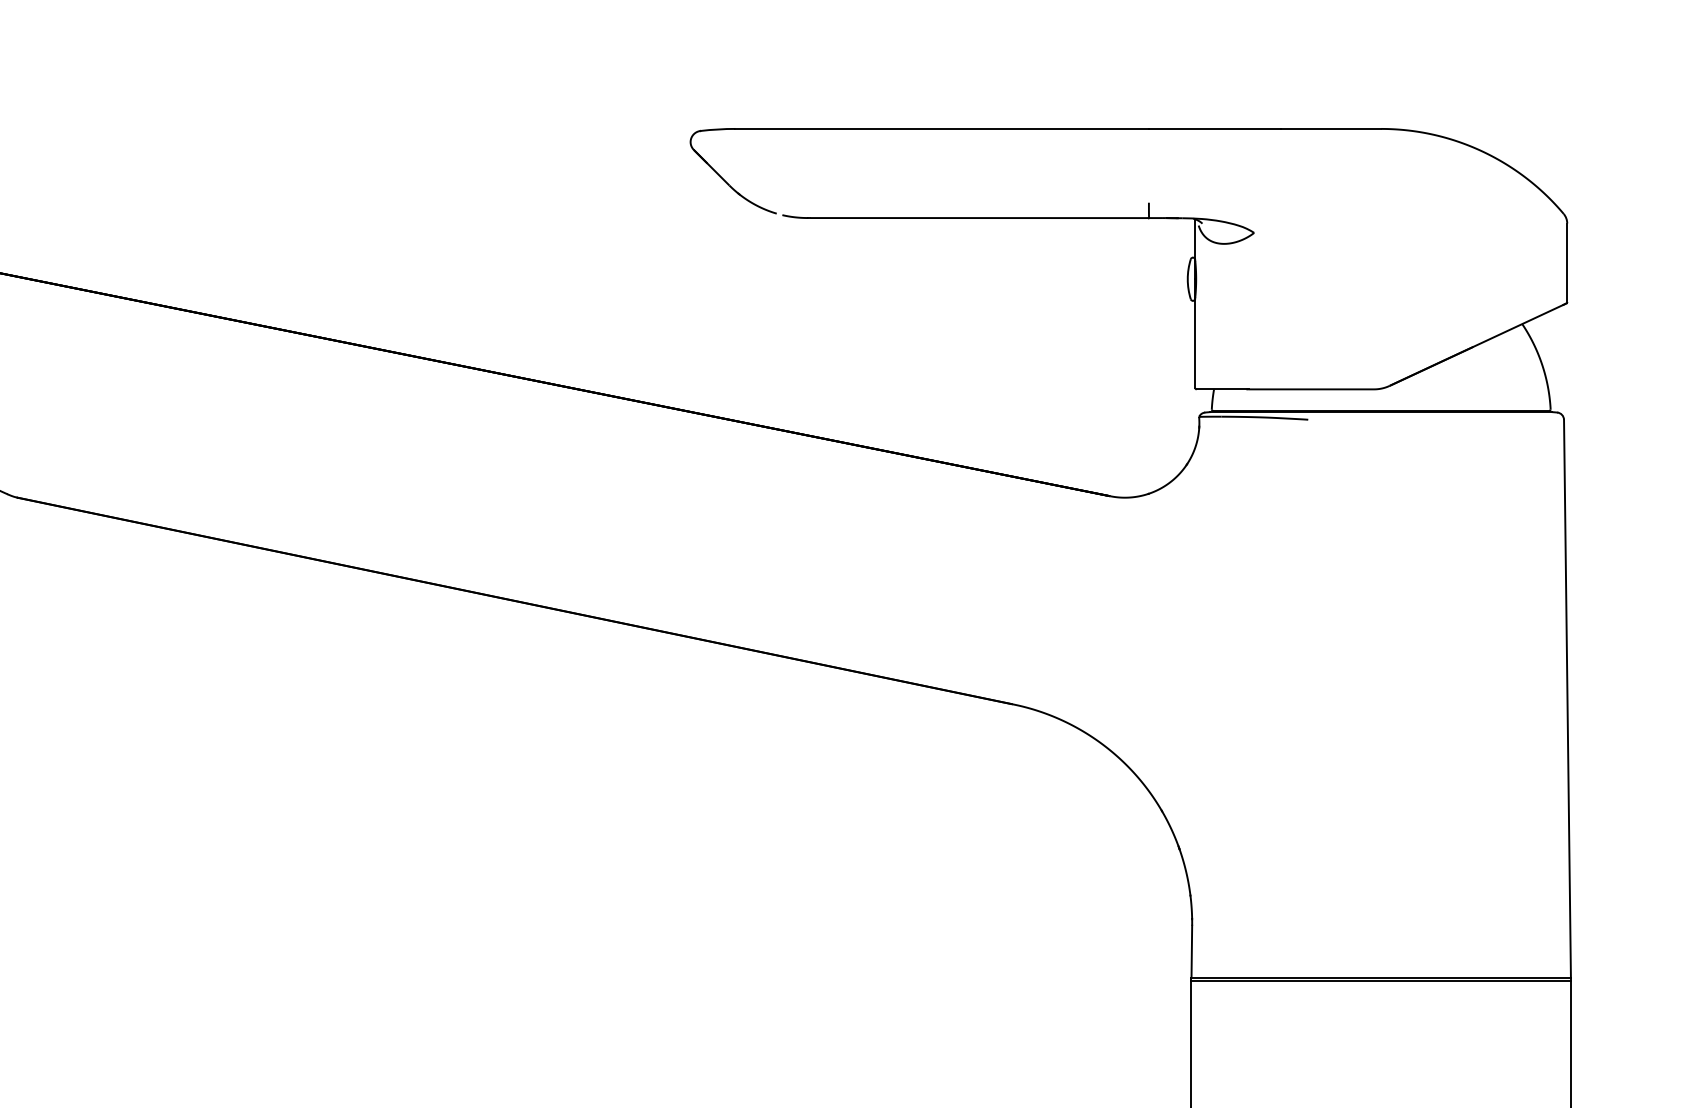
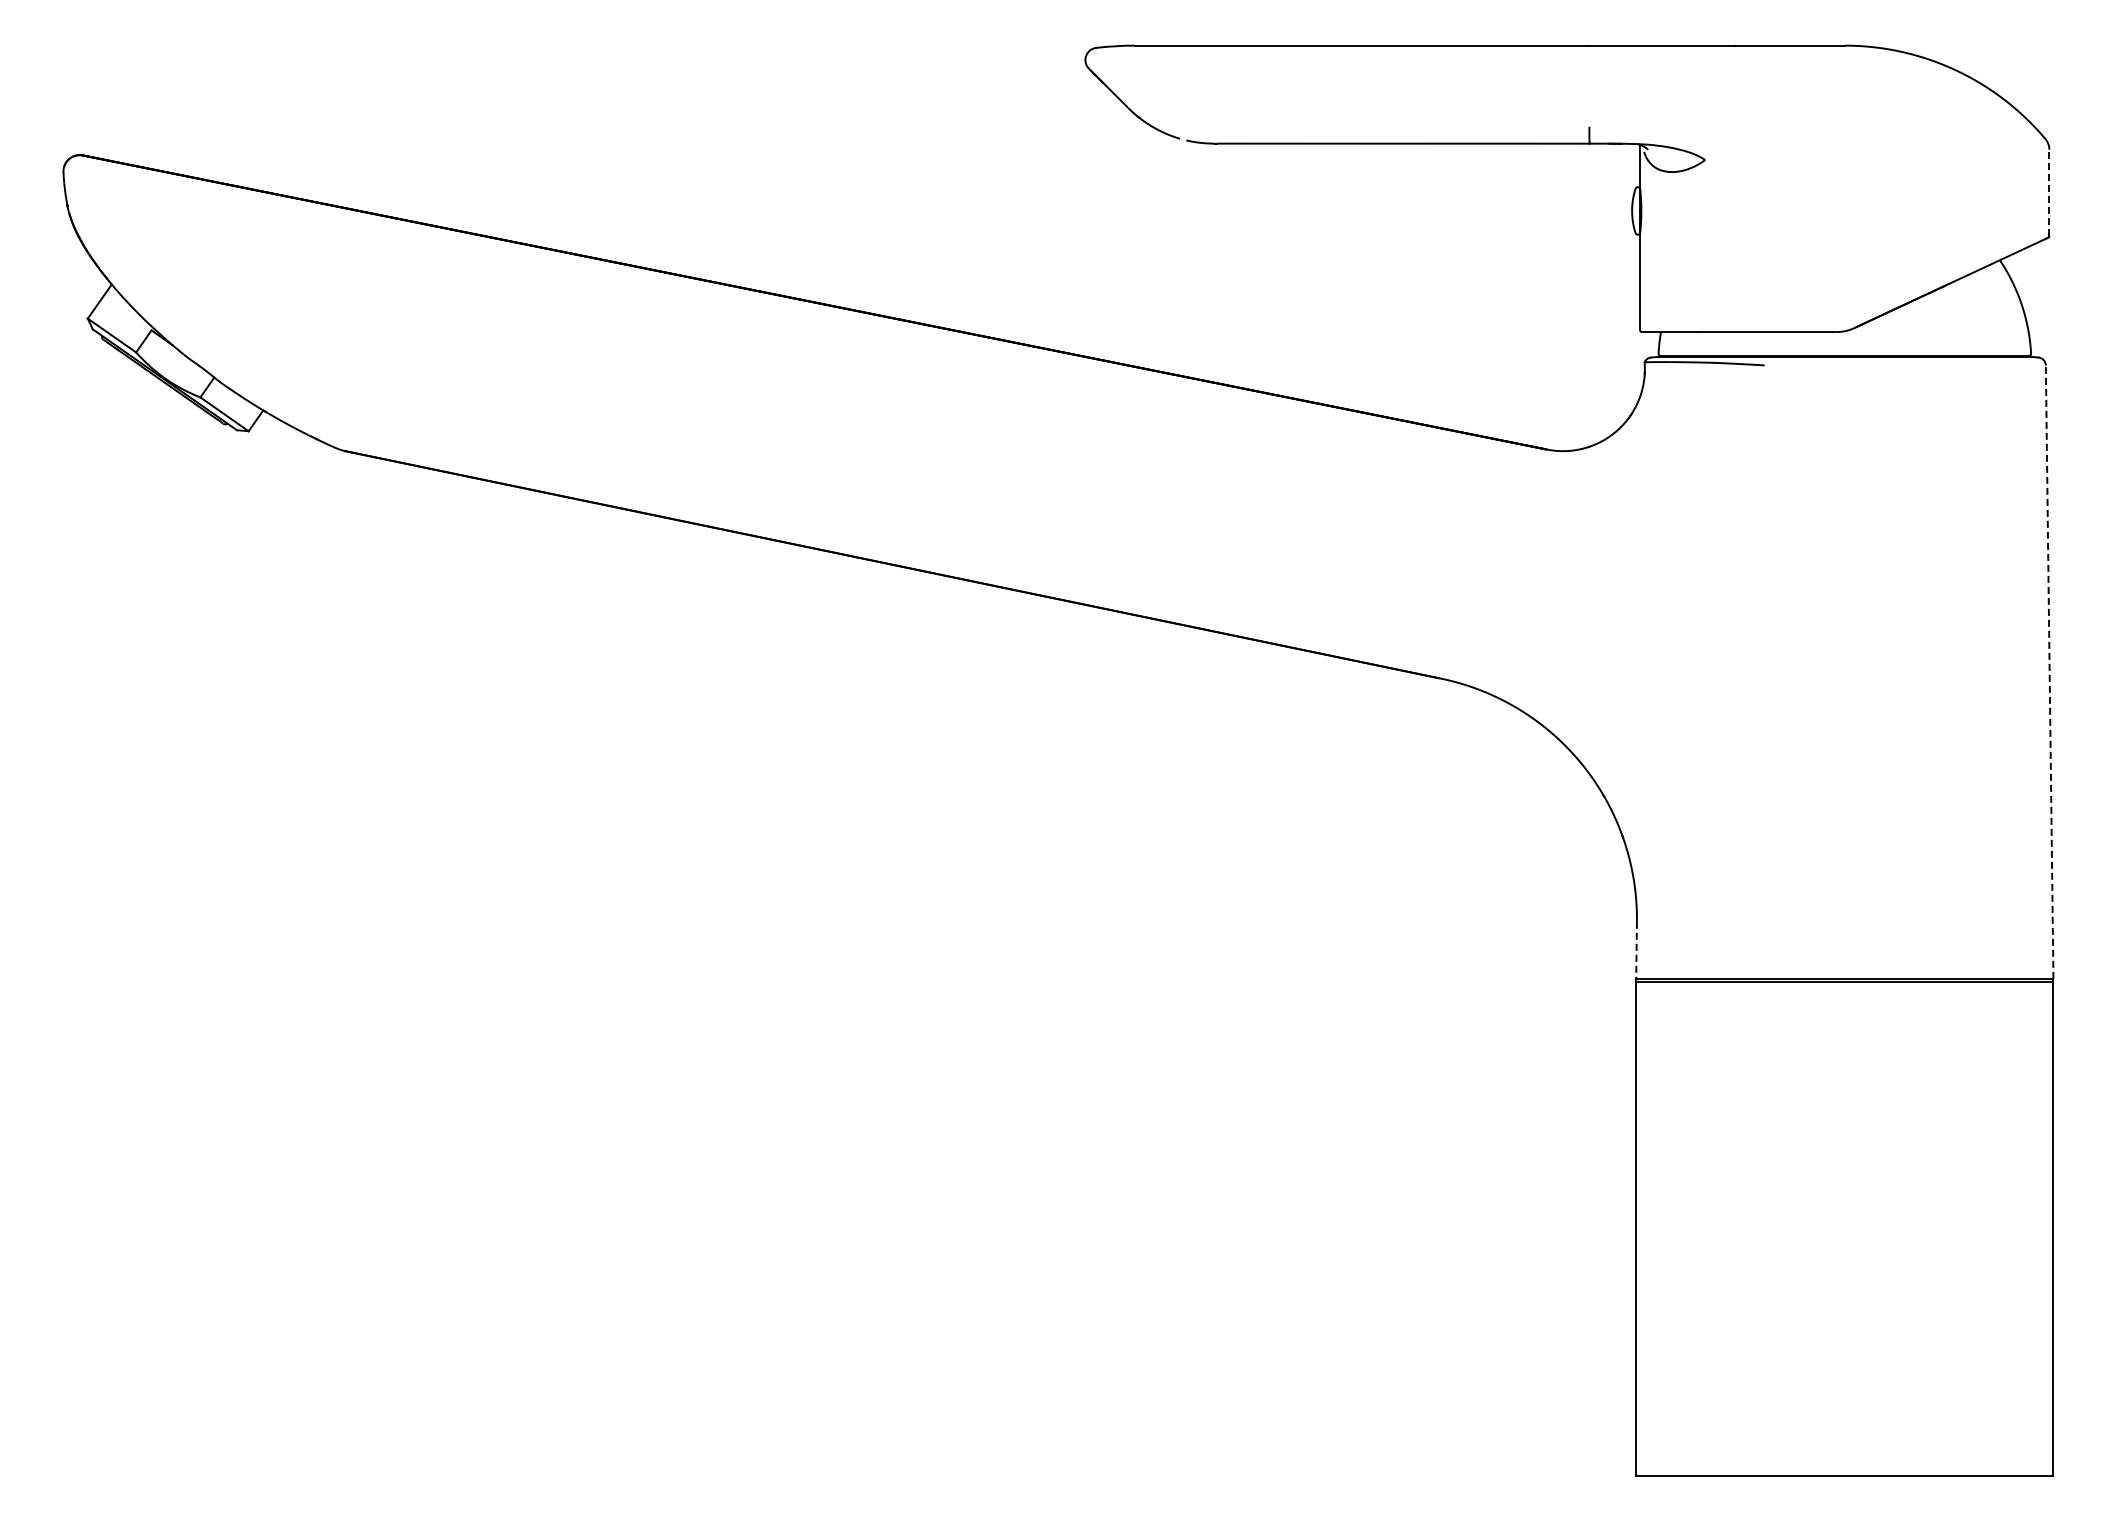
line: (1567, 262) -> (2049, 192), solid -> dashed
line: (1567, 698) -> (2049, 672), solid -> dashed
line: (1191, 951) -> (1636, 950), solid -> dashed

